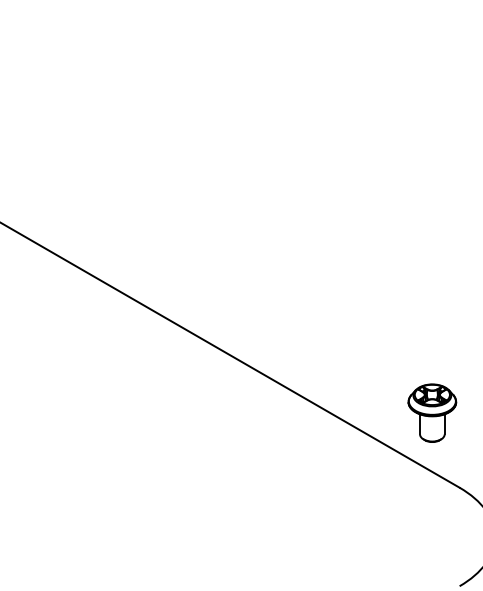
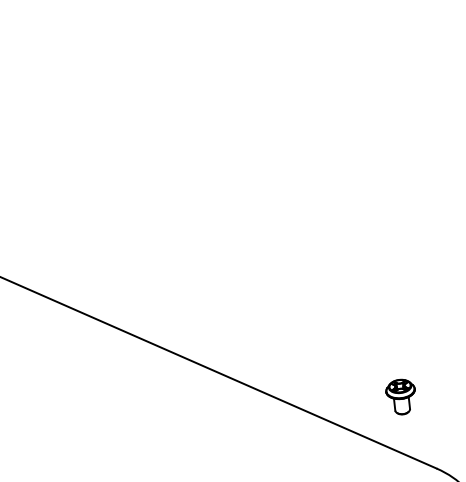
part: (432, 412) -> (401, 396), size x0.6

